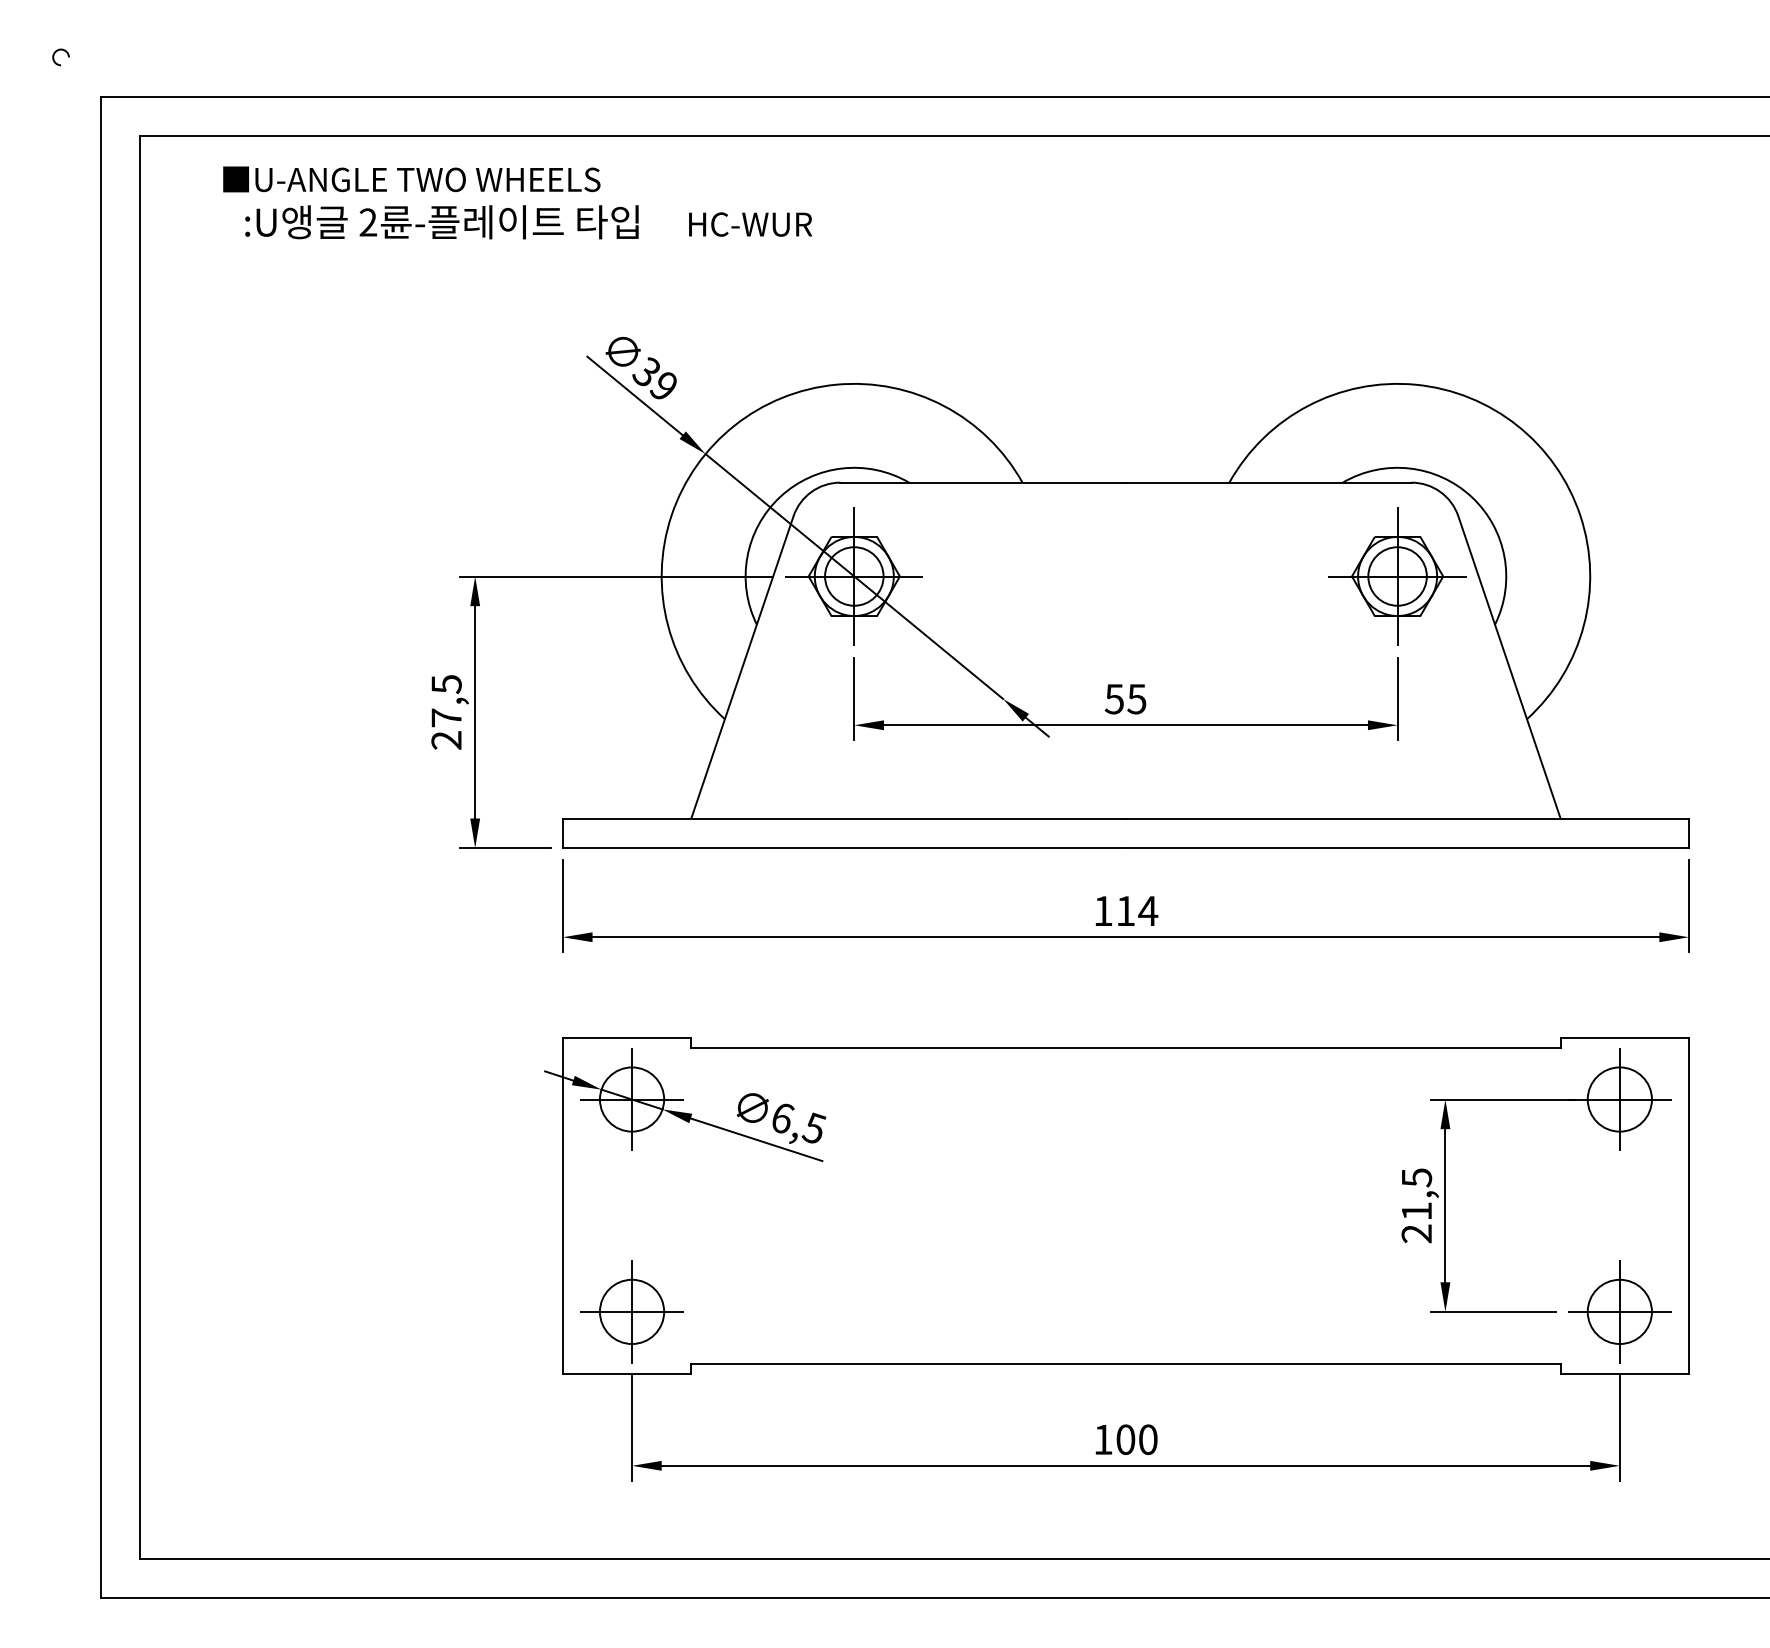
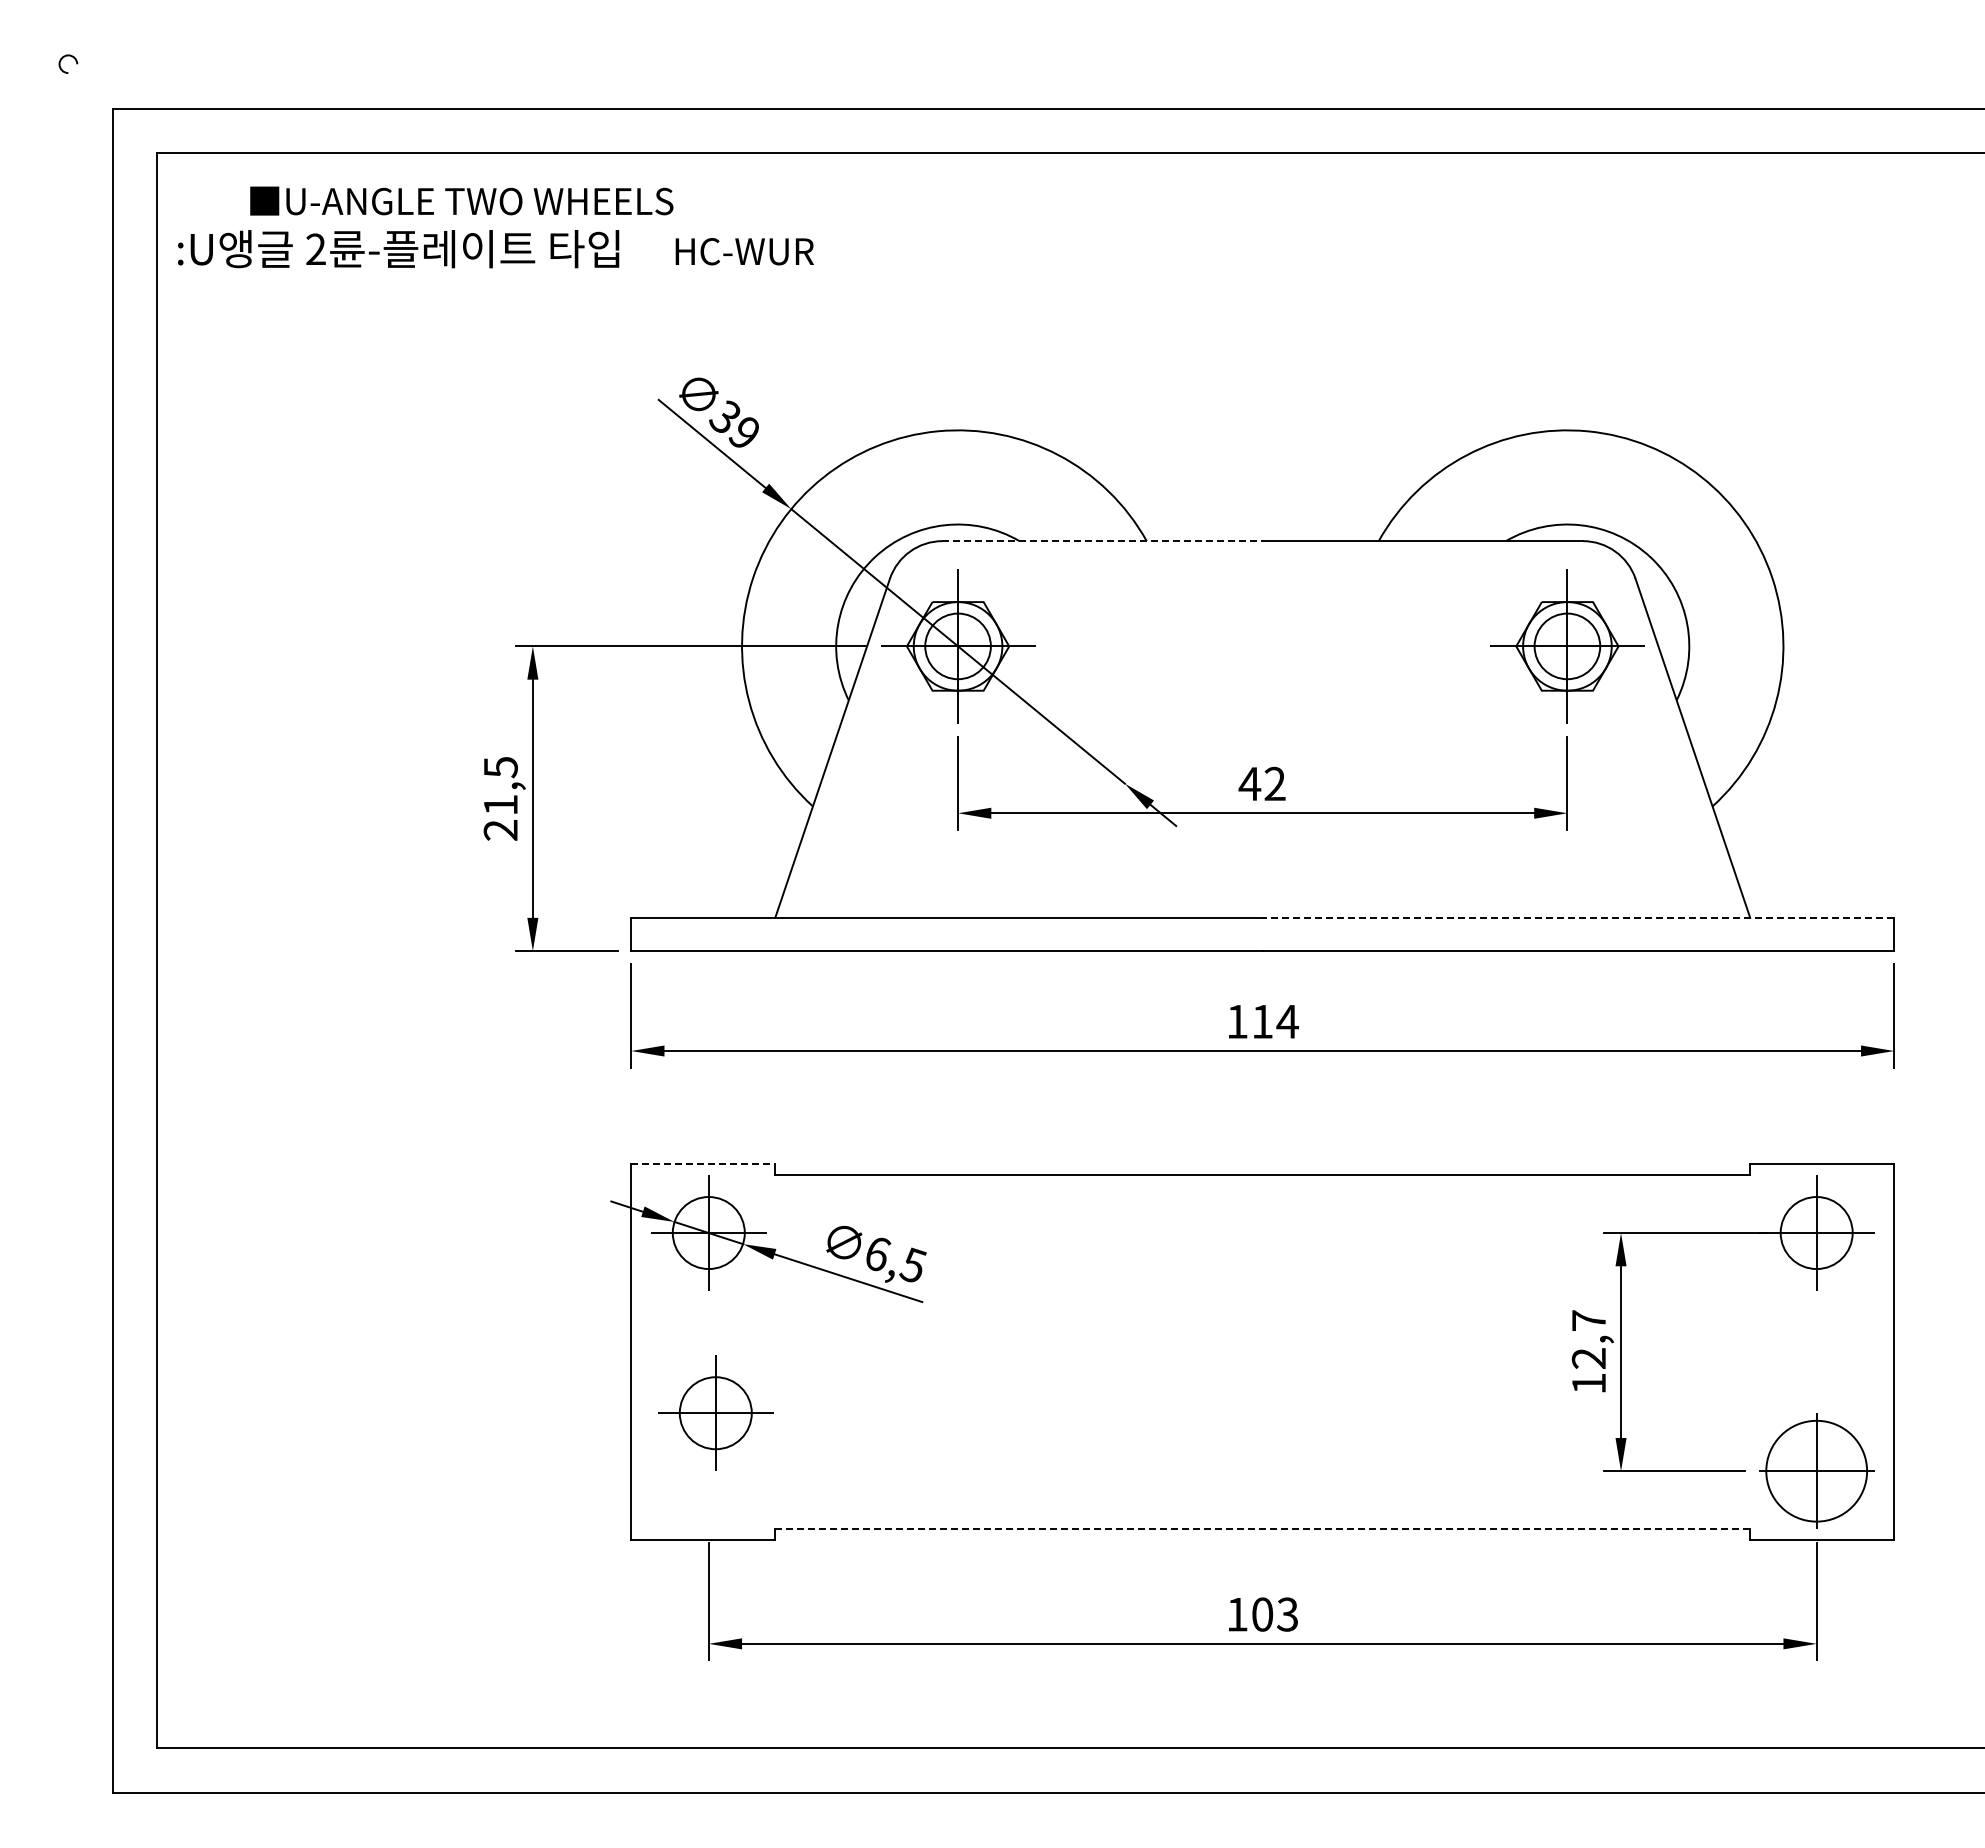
text: (528, 222) -> (495, 249), moved
line: (983, 482) -> (1103, 541), solid -> dashed
text: (1124, 698) -> (1261, 783), 55 -> 42
text: (446, 717) -> (500, 804), 27,5 -> 21,5
line: (1407, 818) -> (1578, 917), solid -> dashed
line: (627, 1037) -> (703, 1163), solid -> dashed
text: (1416, 1206) -> (1588, 1352), 21,5 -> 12,7
part: (631, 1311) -> (715, 1412), moved
circle: (1619, 1312) -> (1816, 1471), size x1.4
line: (1126, 1363) -> (1263, 1529), solid -> dashed
text: (1148, 1439) -> (1287, 1614), 100 -> 103

